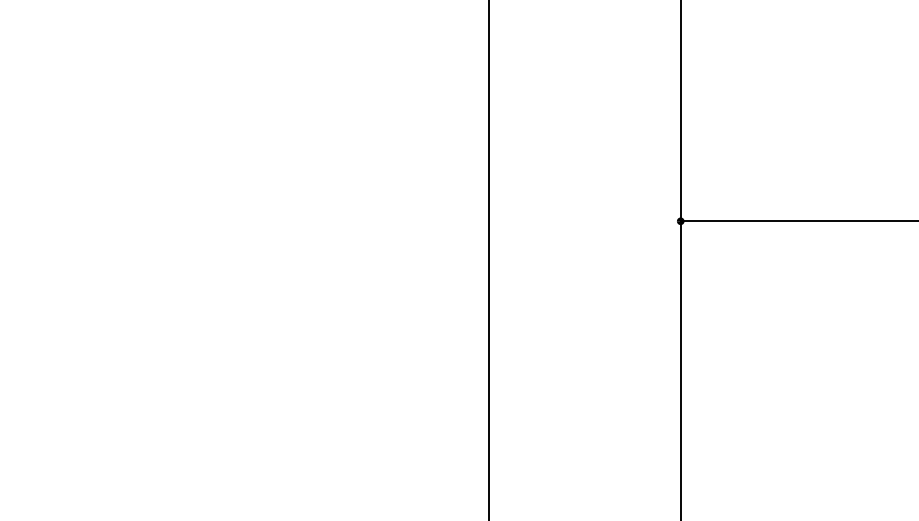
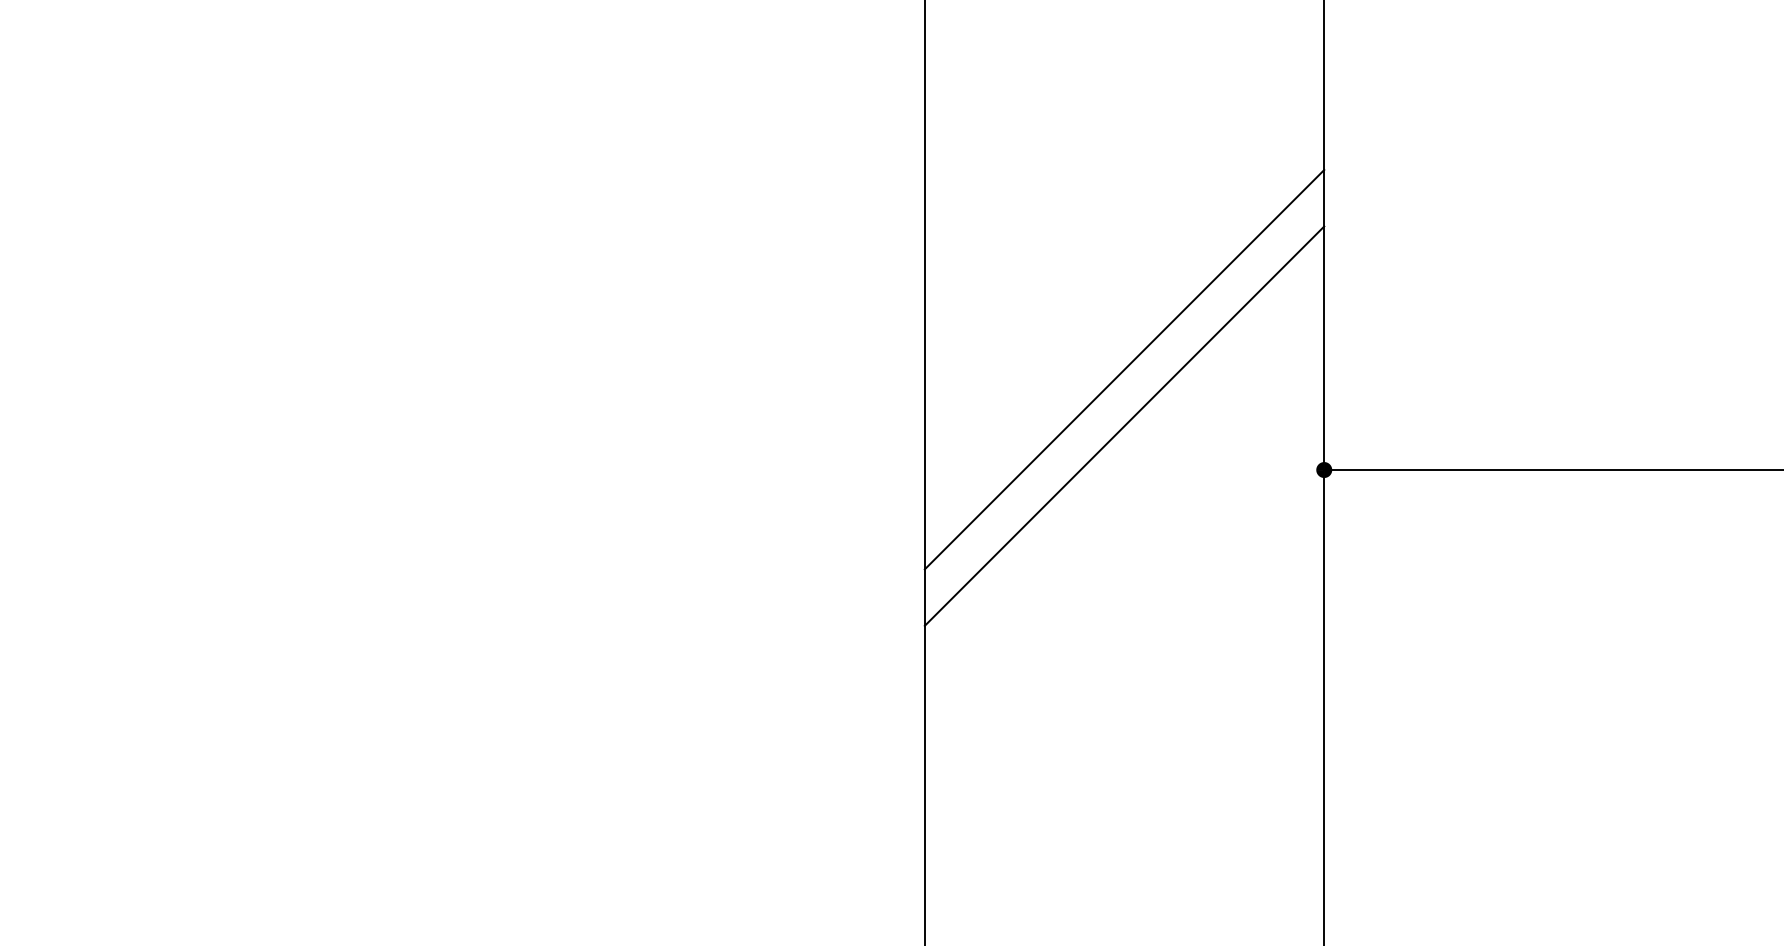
line: (584, 172) -> (1123, 368), added
line: (584, 199) -> (1123, 424), added

